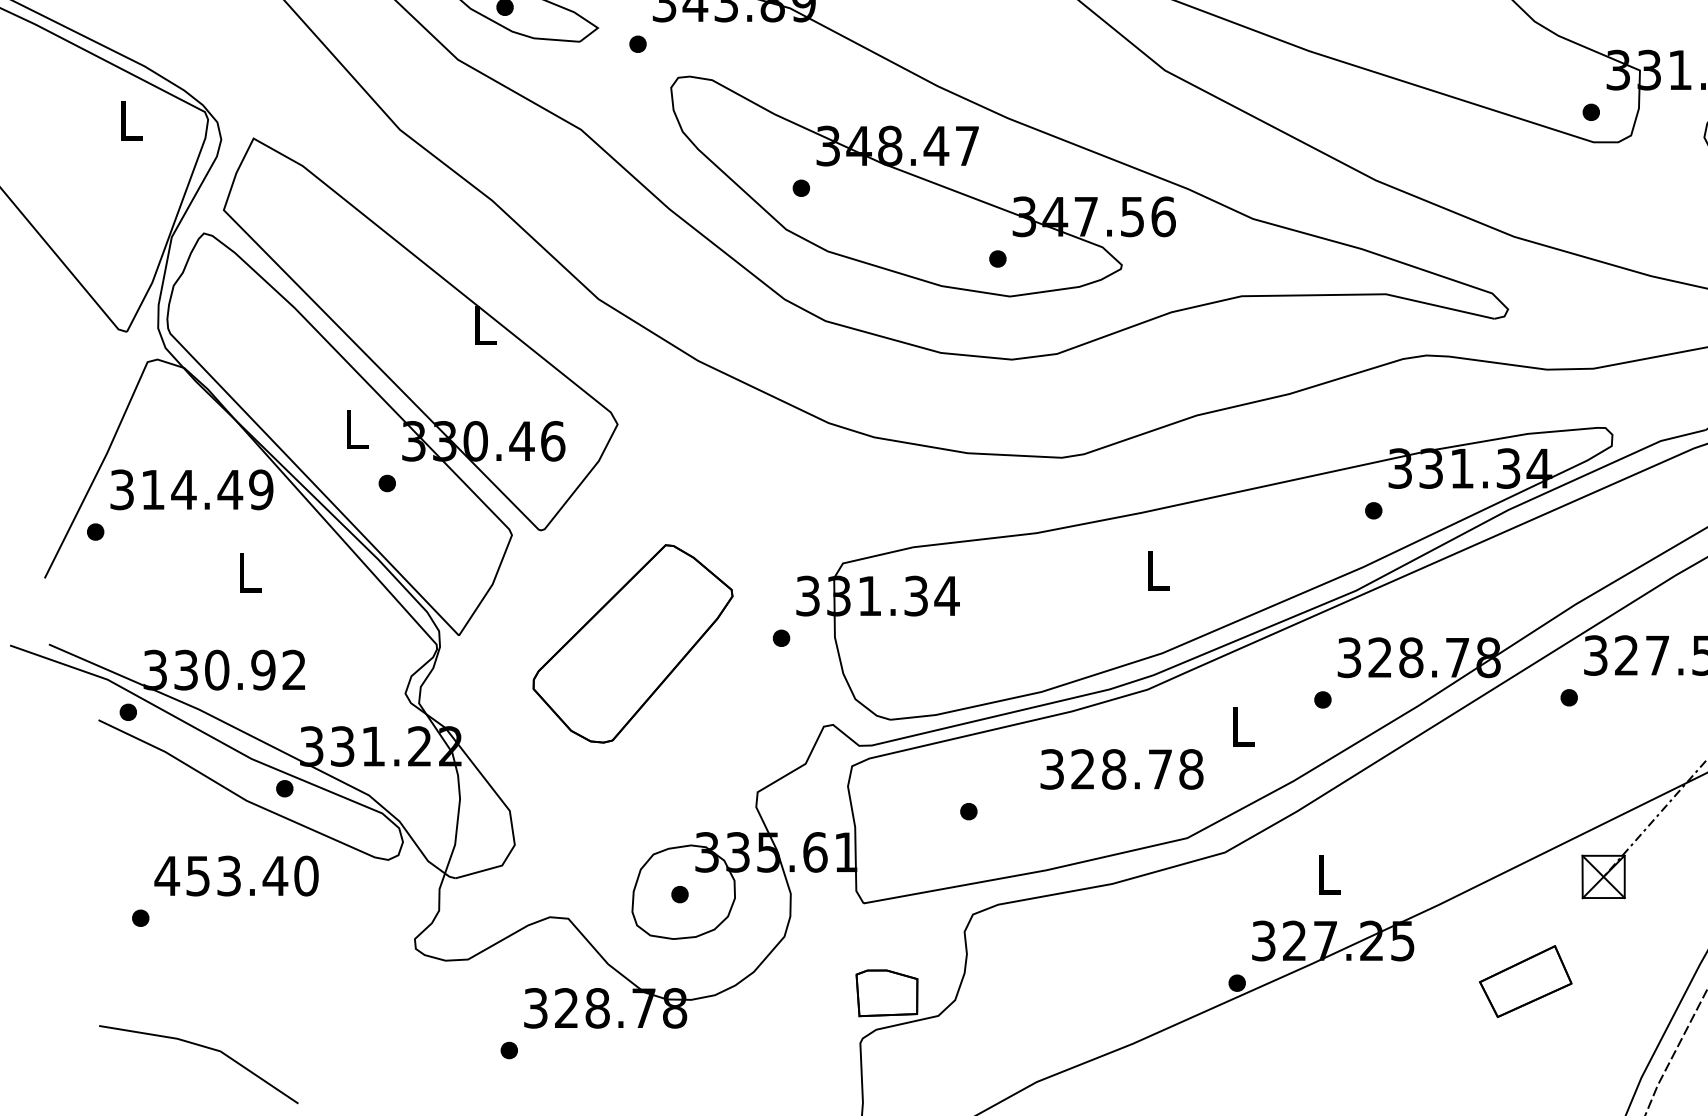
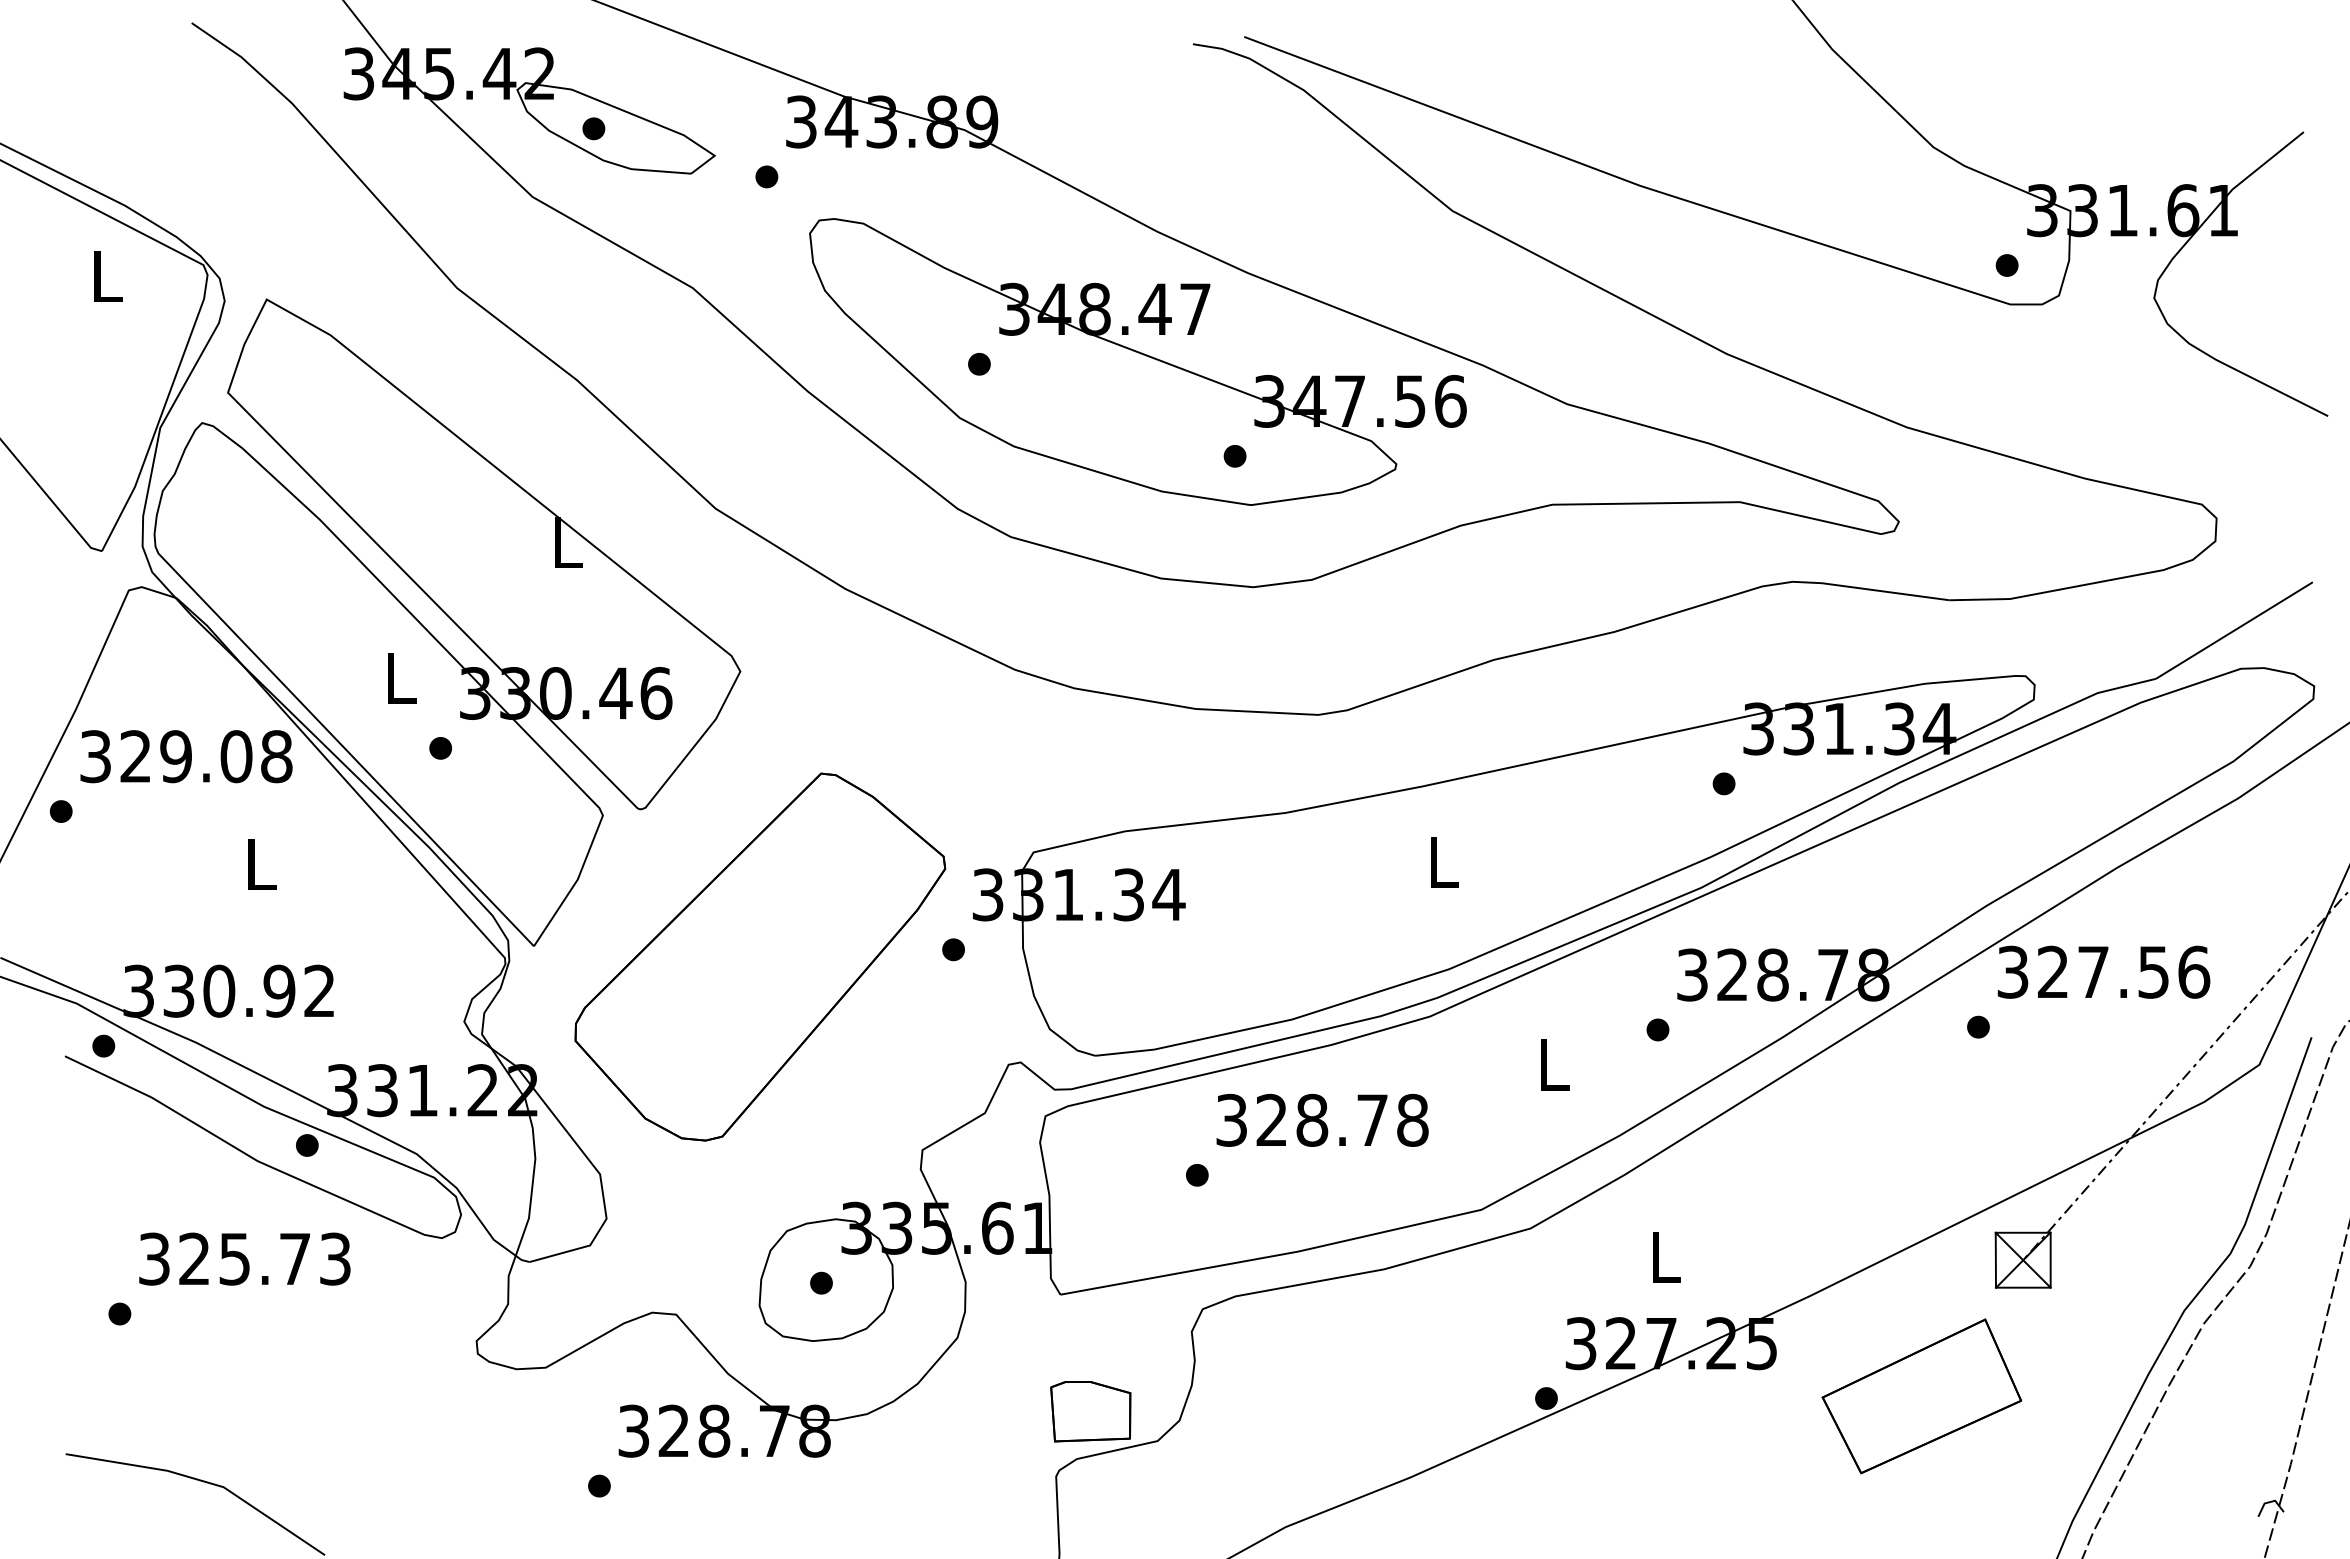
text: (207, 489) -> (206, 756), 314.49 -> 329.08
part: (633, 643) -> (760, 956), size x1.43
text: (1121, 768) -> (1322, 1119), moved
text: (236, 875) -> (244, 1258), 453.40 -> 325.73
part: (1525, 981) -> (1921, 1396), size x1.67

